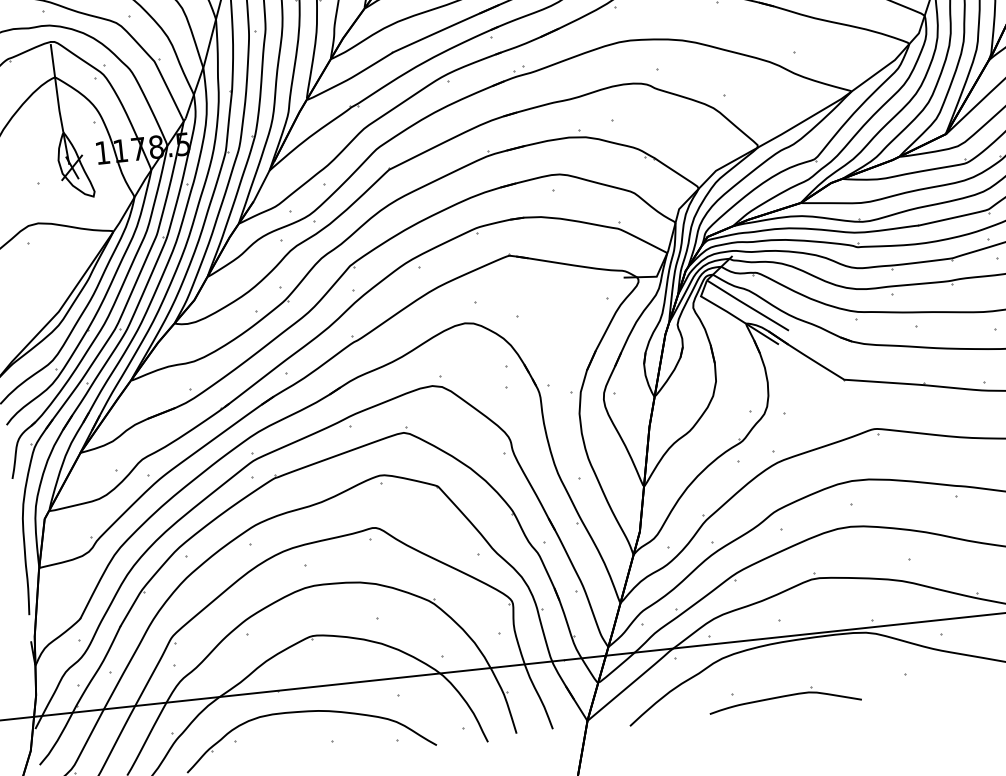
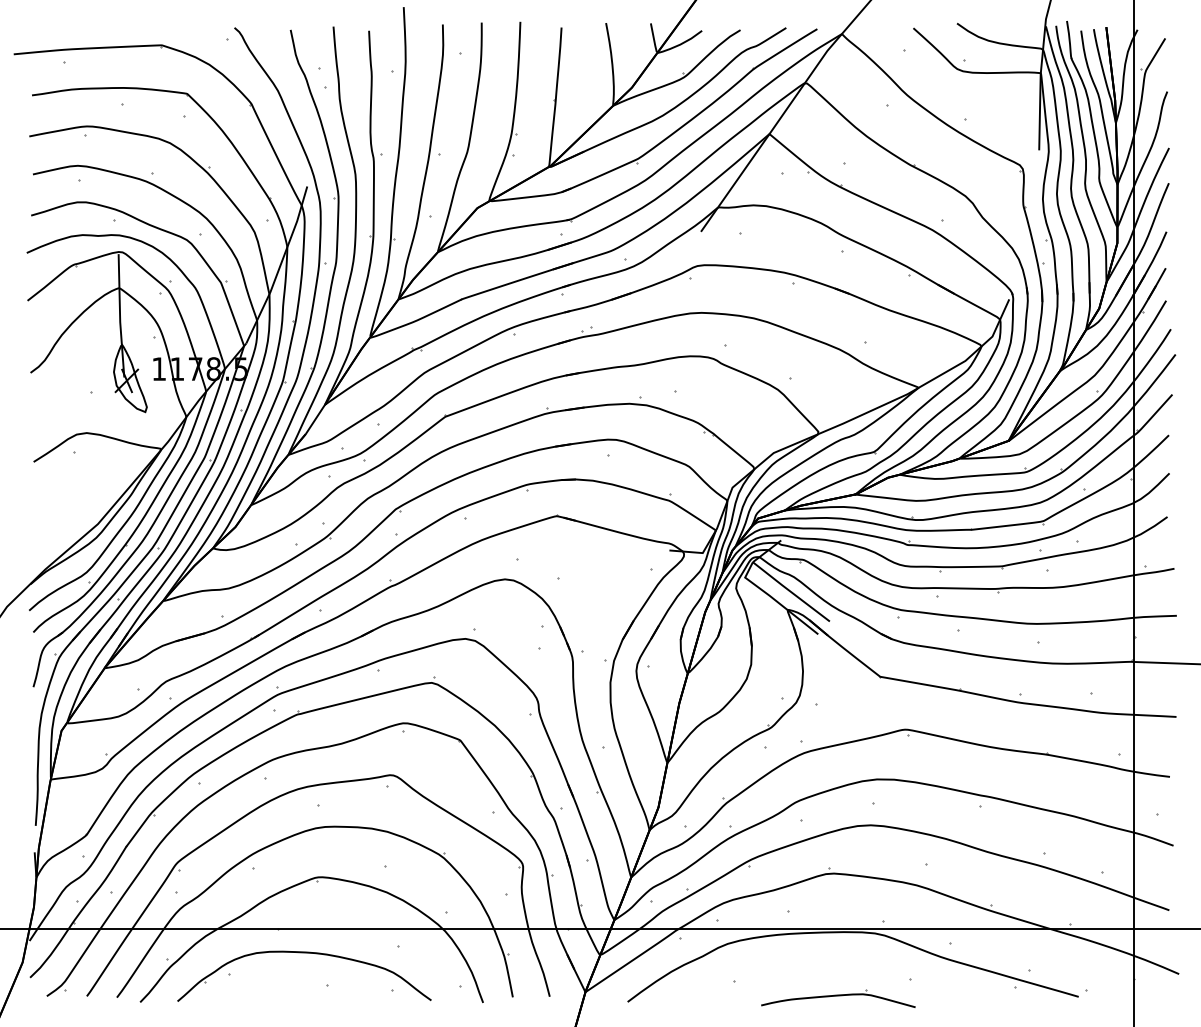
part: (785, 699) -> (838, 998), moved

